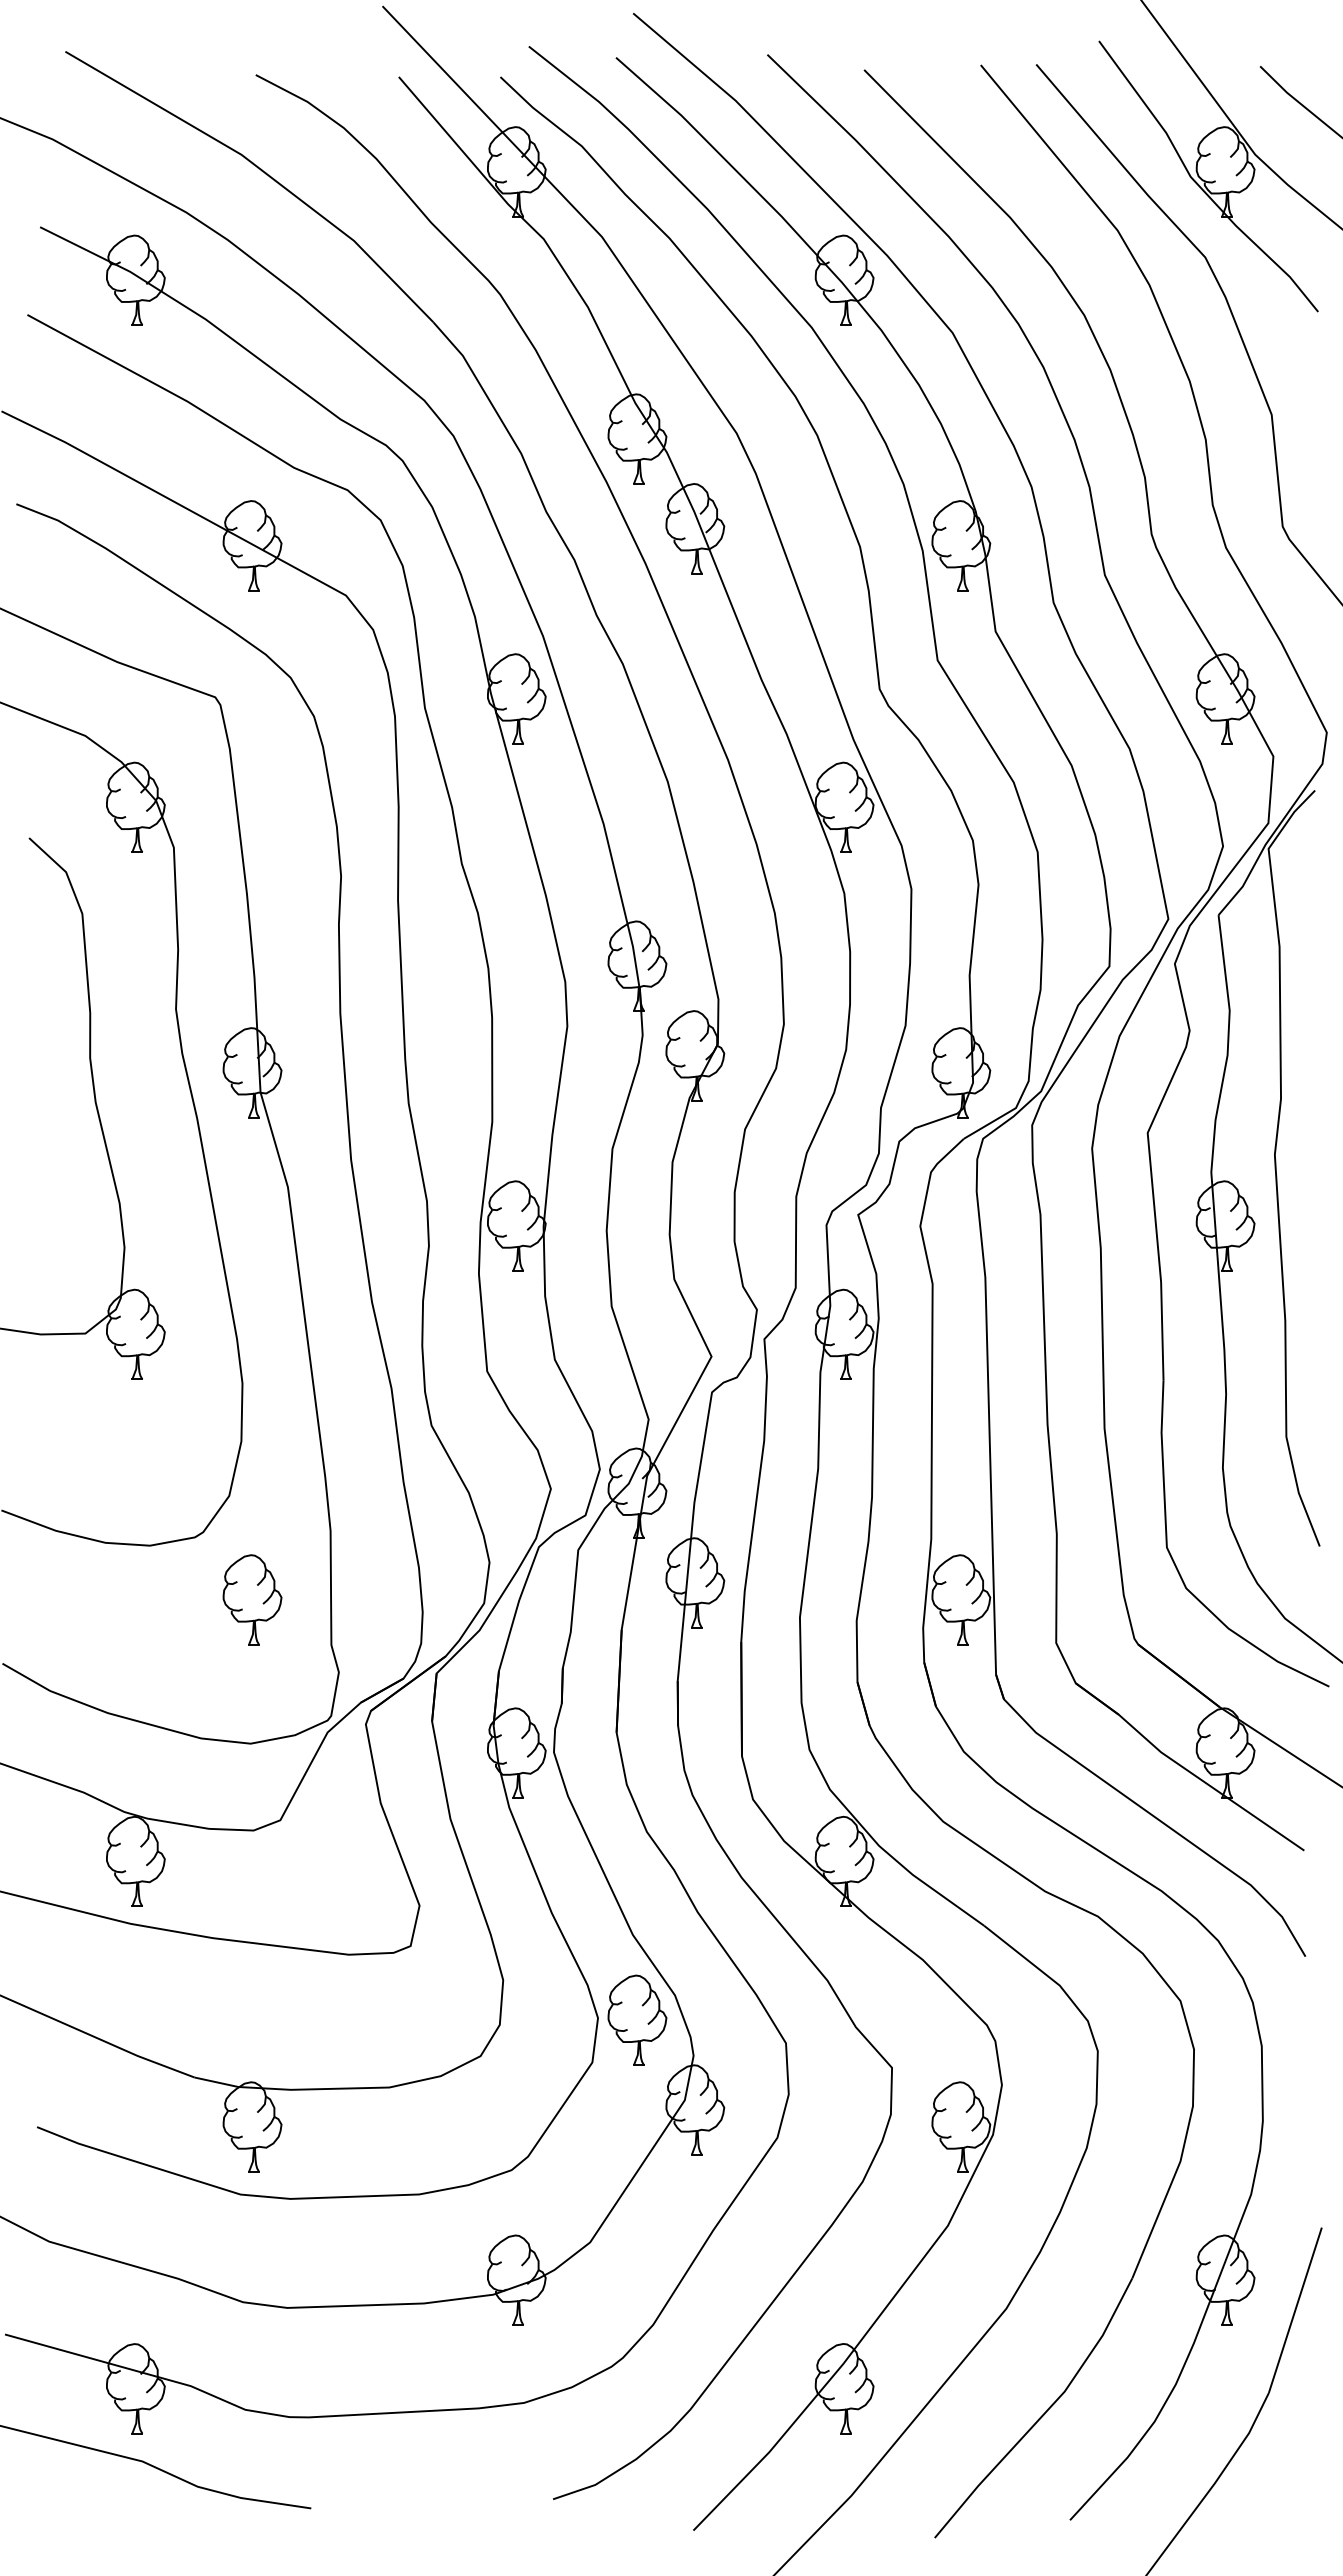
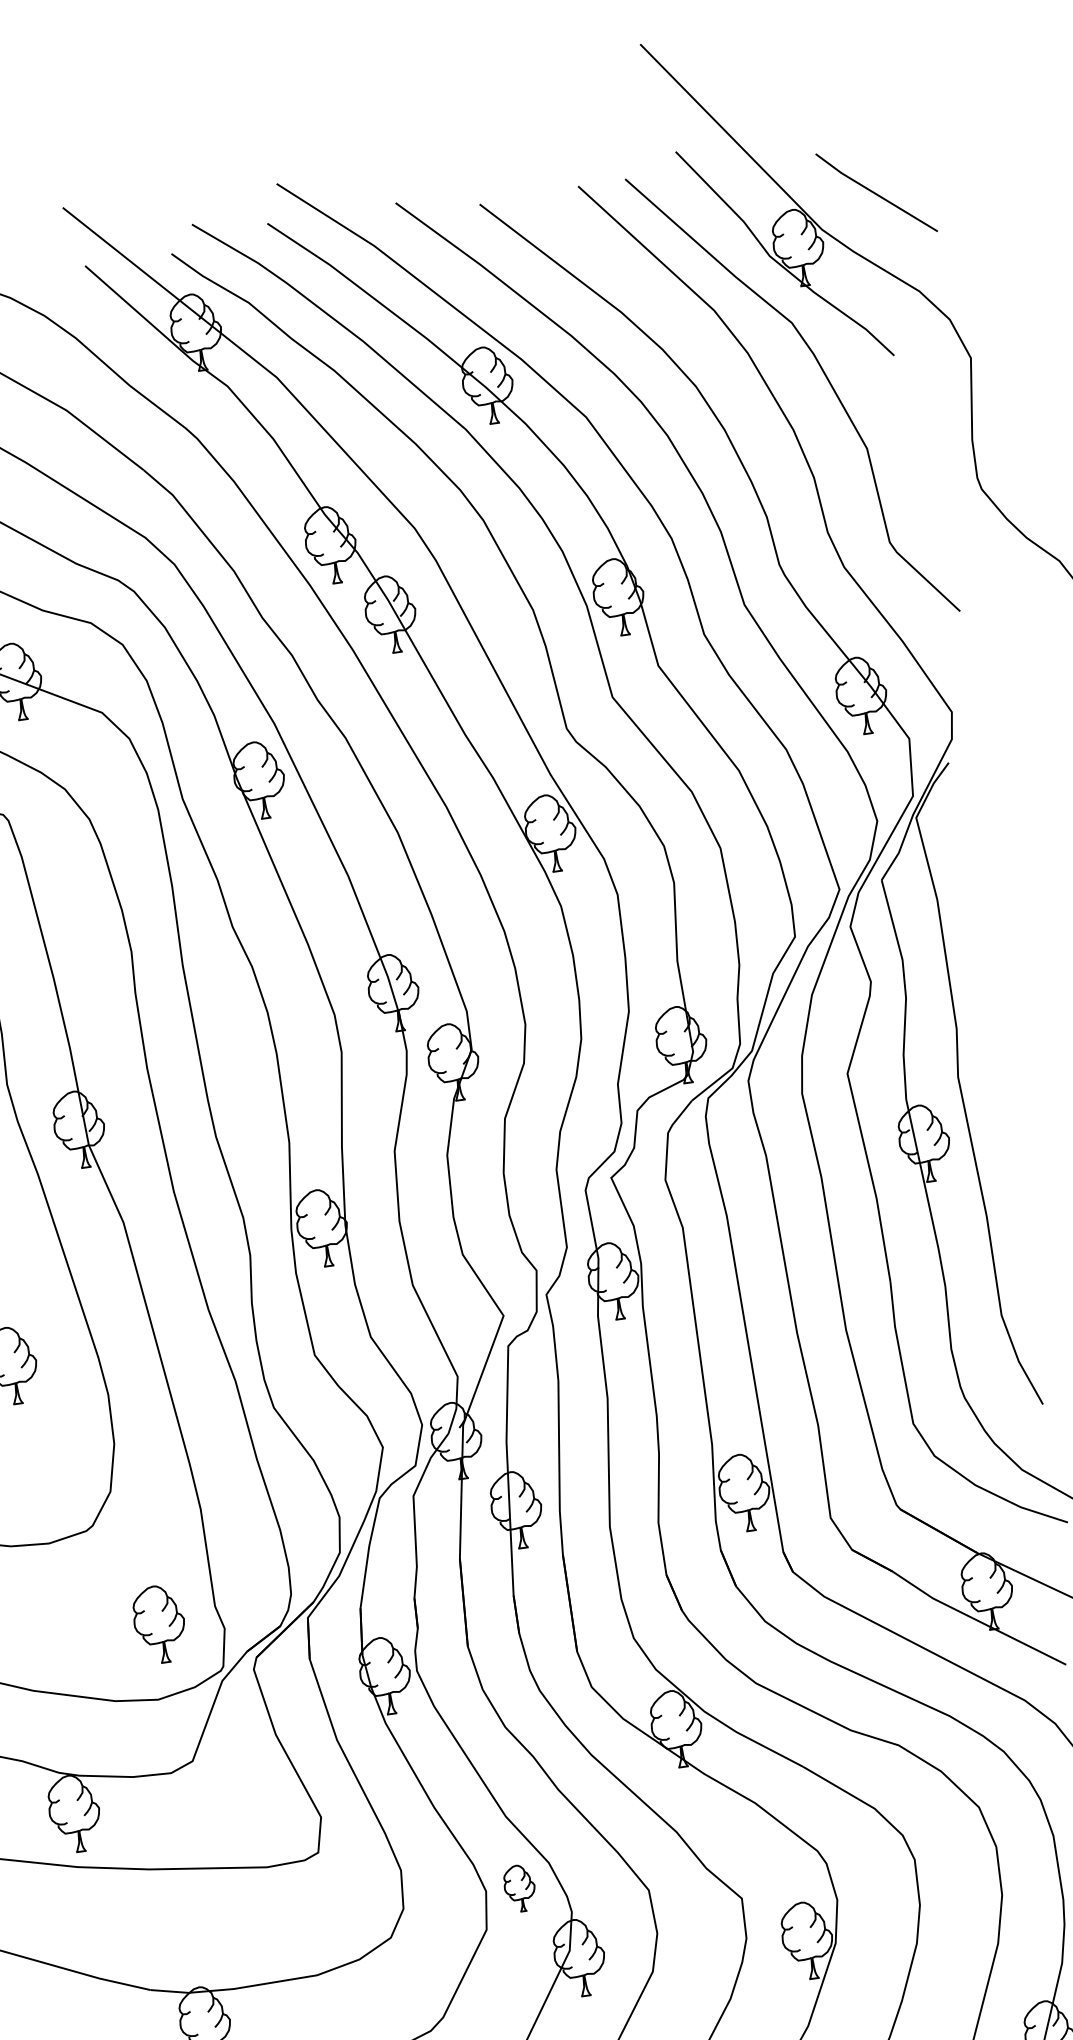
part: (252, 1599) -> (159, 1623), moved
part: (637, 2019) -> (519, 1887), size x0.6

